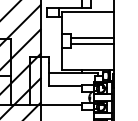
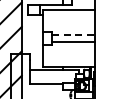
line: (92, 37) -> (73, 34), solid -> dashed

